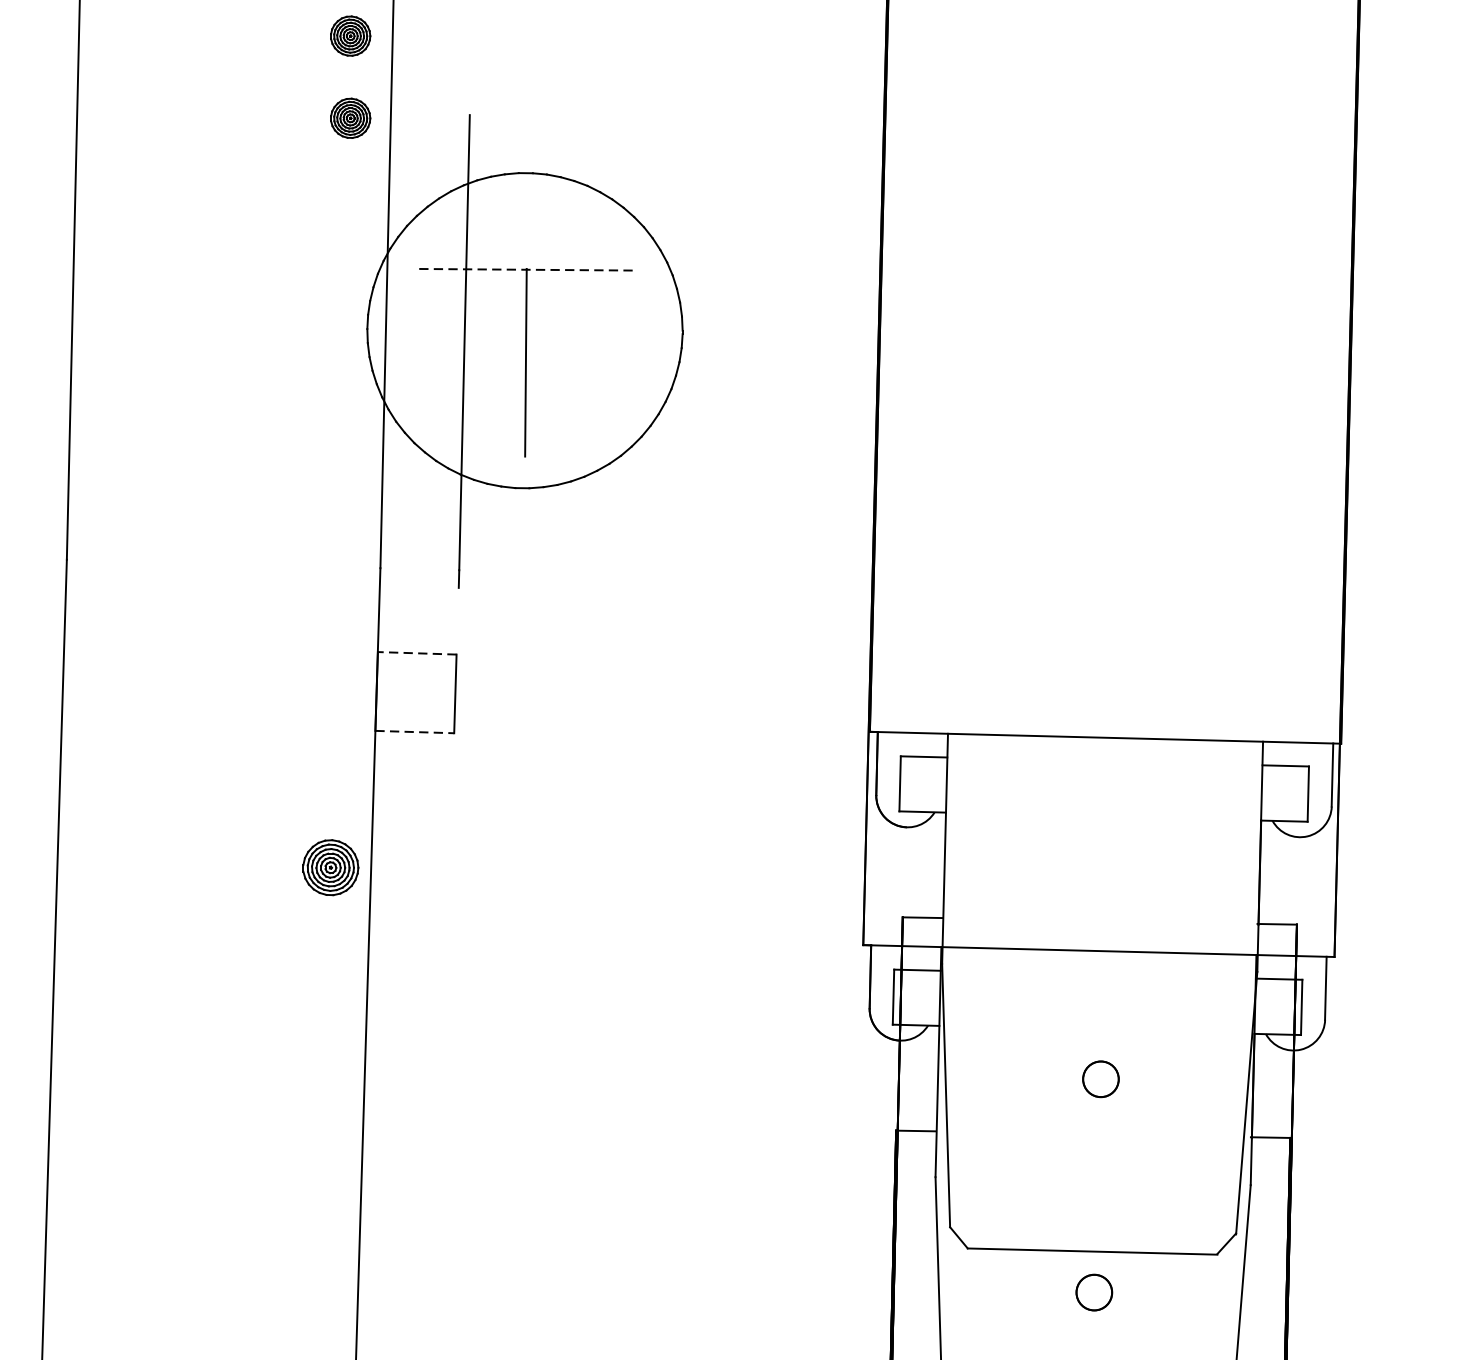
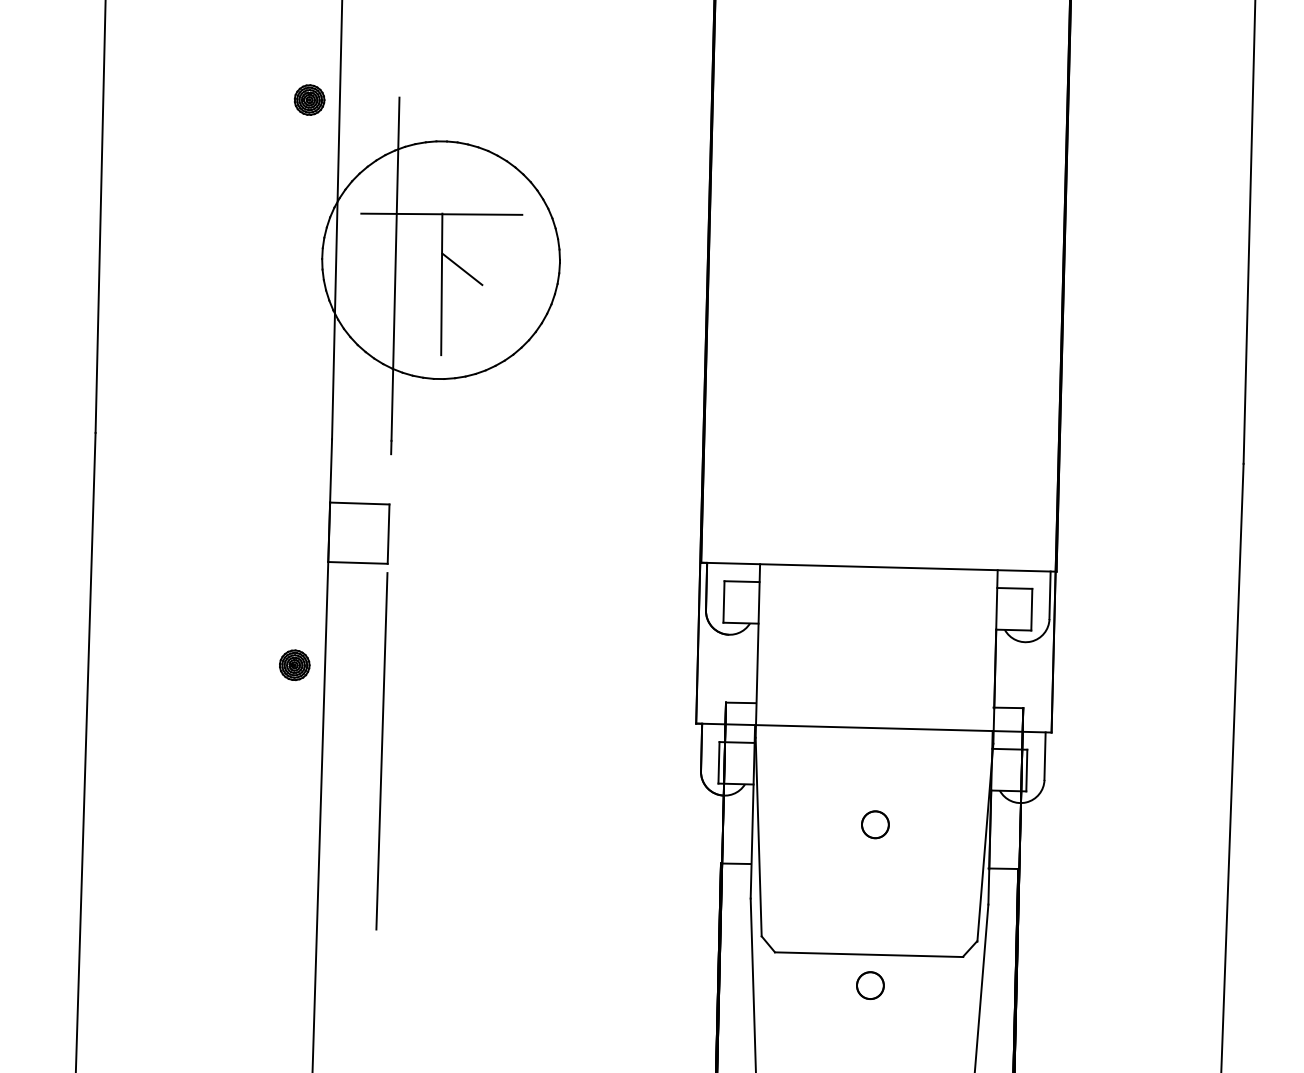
part: (350, 35) -> (309, 37), removed
line: (526, 270) -> (442, 214), dashed -> solid
line: (553, 342) -> (462, 269), added
line: (416, 653) -> (359, 503), dashed -> solid
line: (414, 731) -> (357, 562), dashed -> solid
part: (330, 868) -> (294, 665), size x0.71
line: (445, 982) -> (381, 751), added

